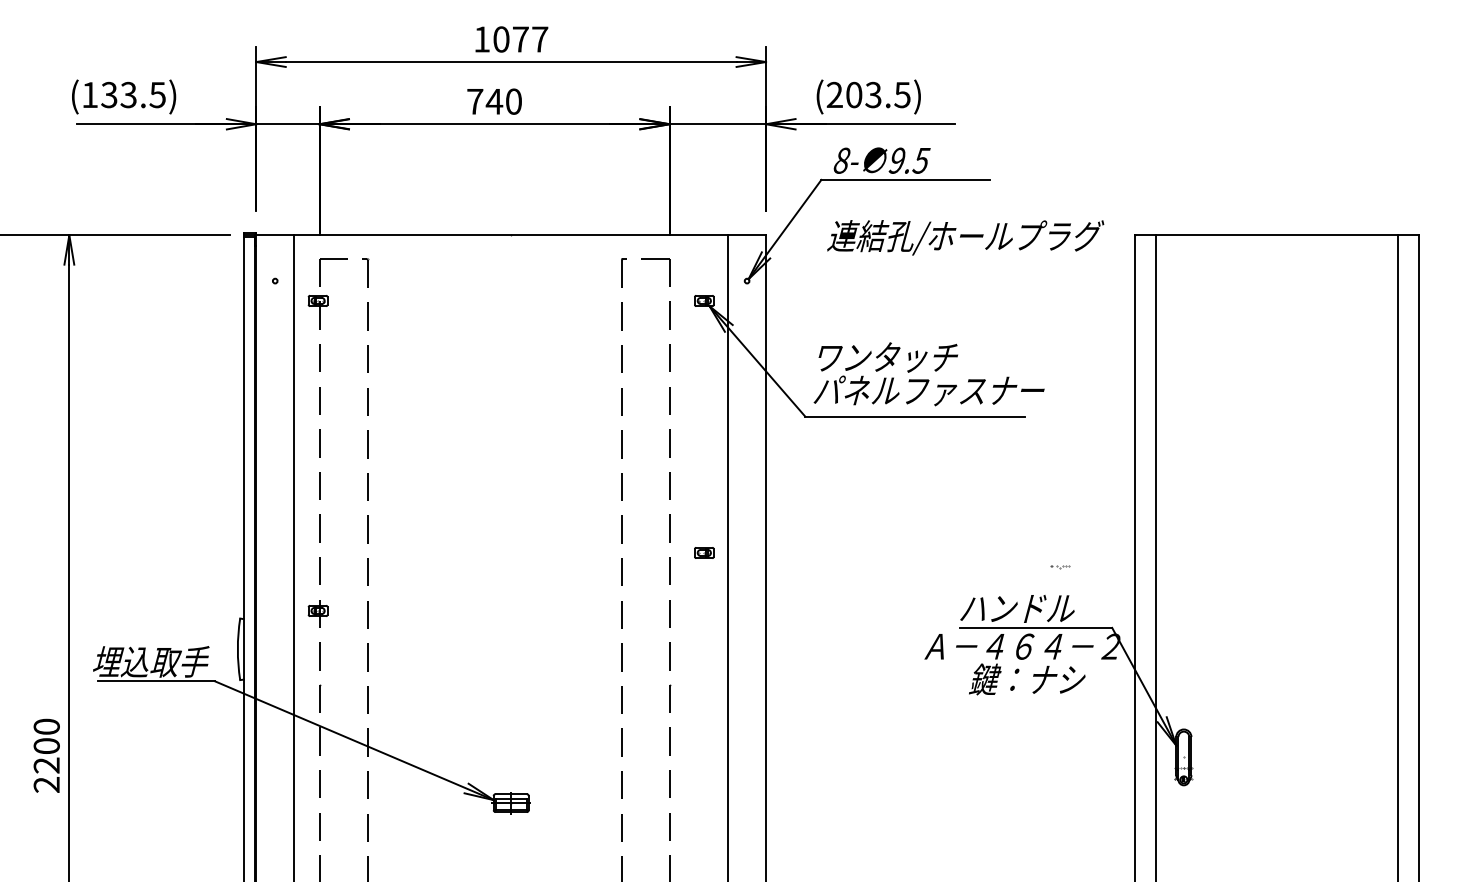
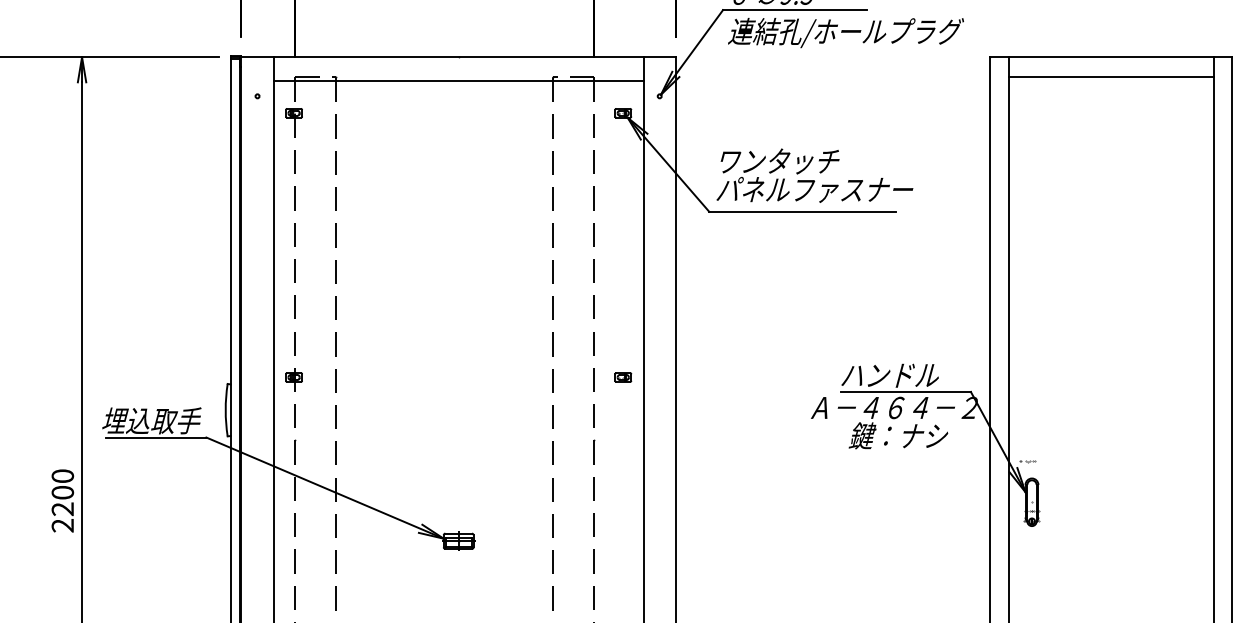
text: (965, 237) -> (845, 32), moved
line: (1276, 258) -> (1110, 77), added
line: (511, 263) -> (458, 81), added
part: (704, 552) -> (623, 377), moved
part: (1060, 567) -> (1028, 461), moved

